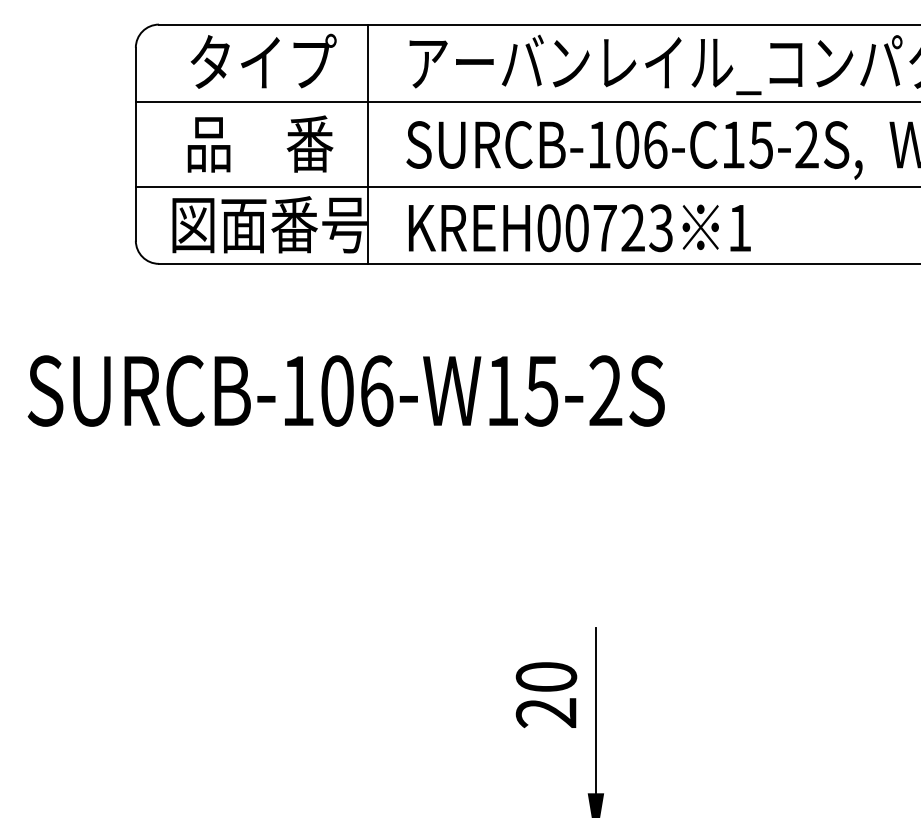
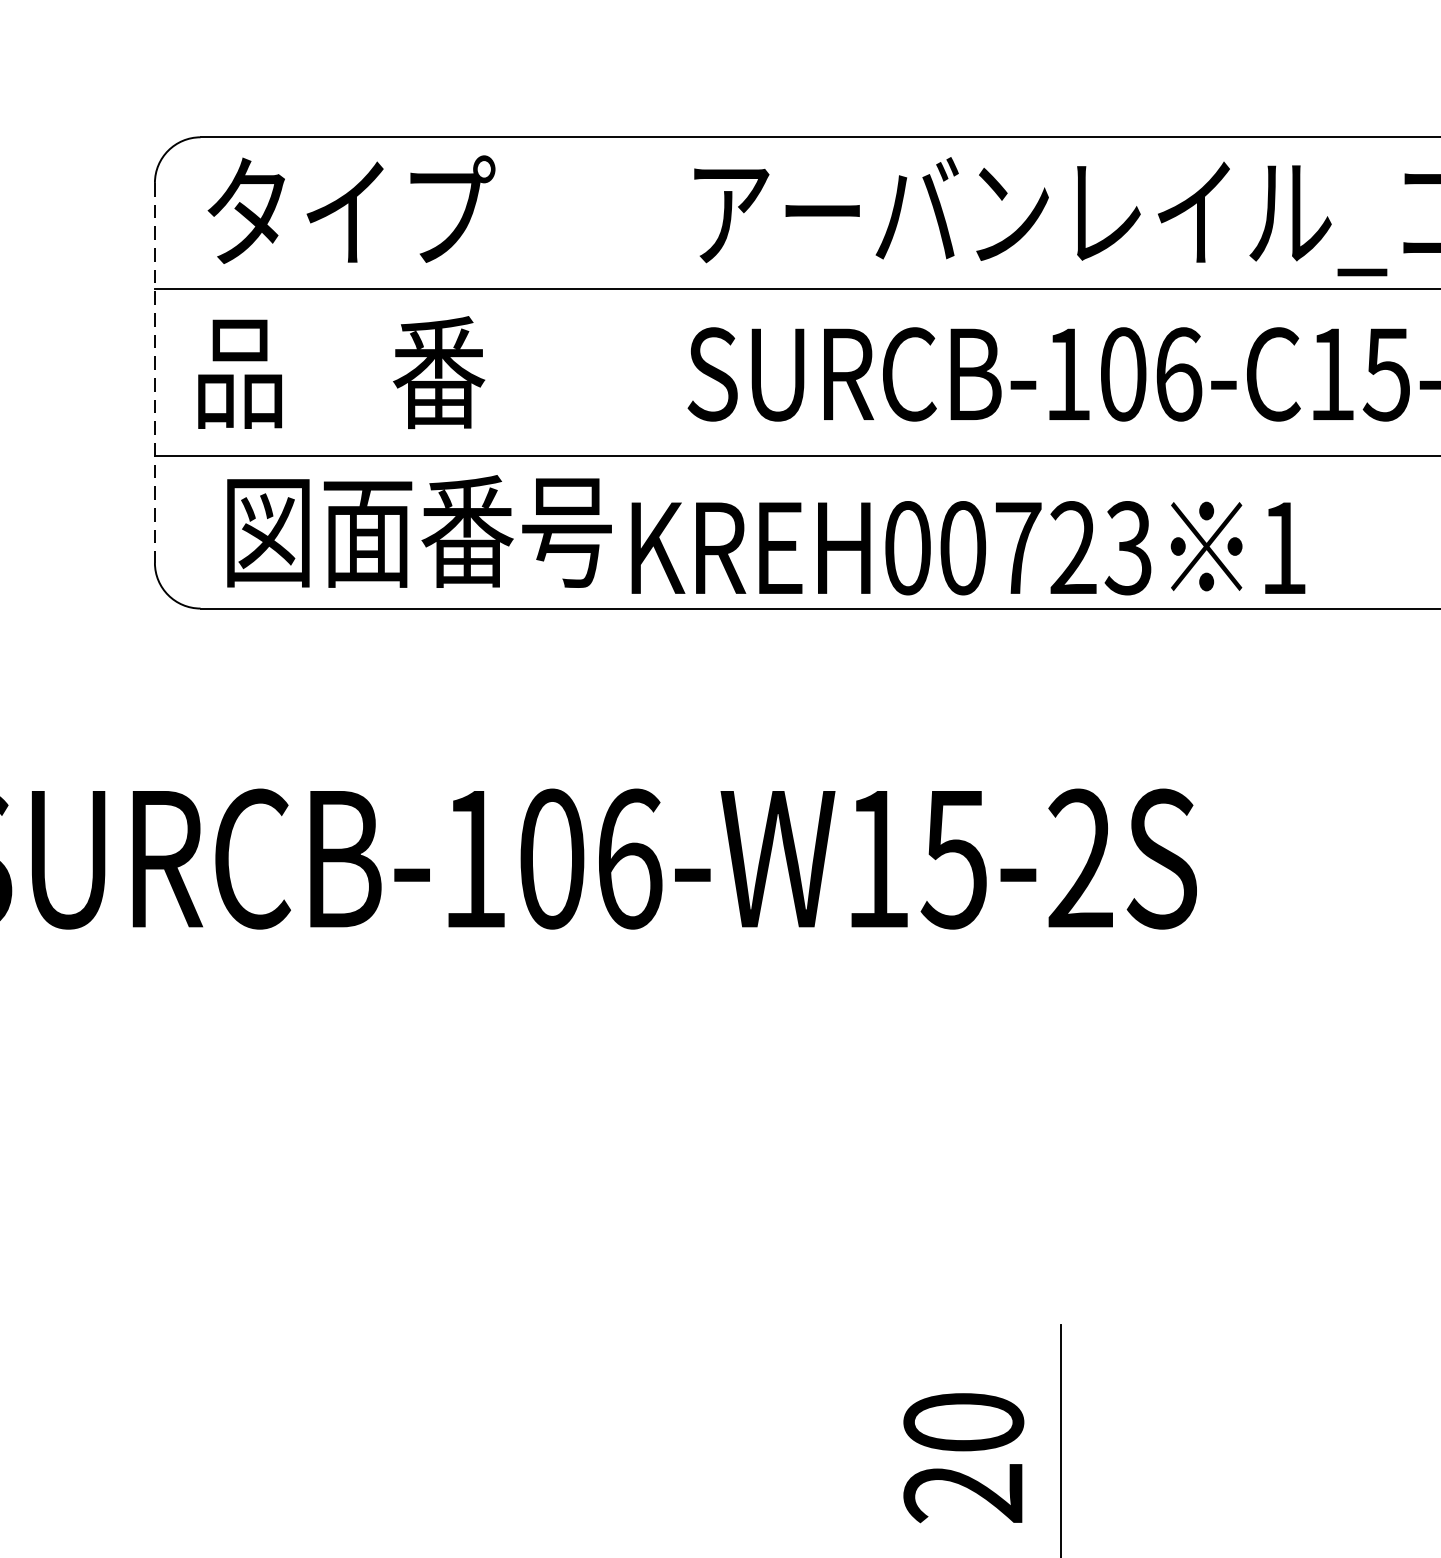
text: (263, 60) -> (351, 207), moved
text: (260, 143) -> (341, 371), moved
line: (367, 143) -> (611, 371), removed
line: (135, 144) -> (154, 373), solid -> dashed
text: (579, 228) -> (967, 548), moved

